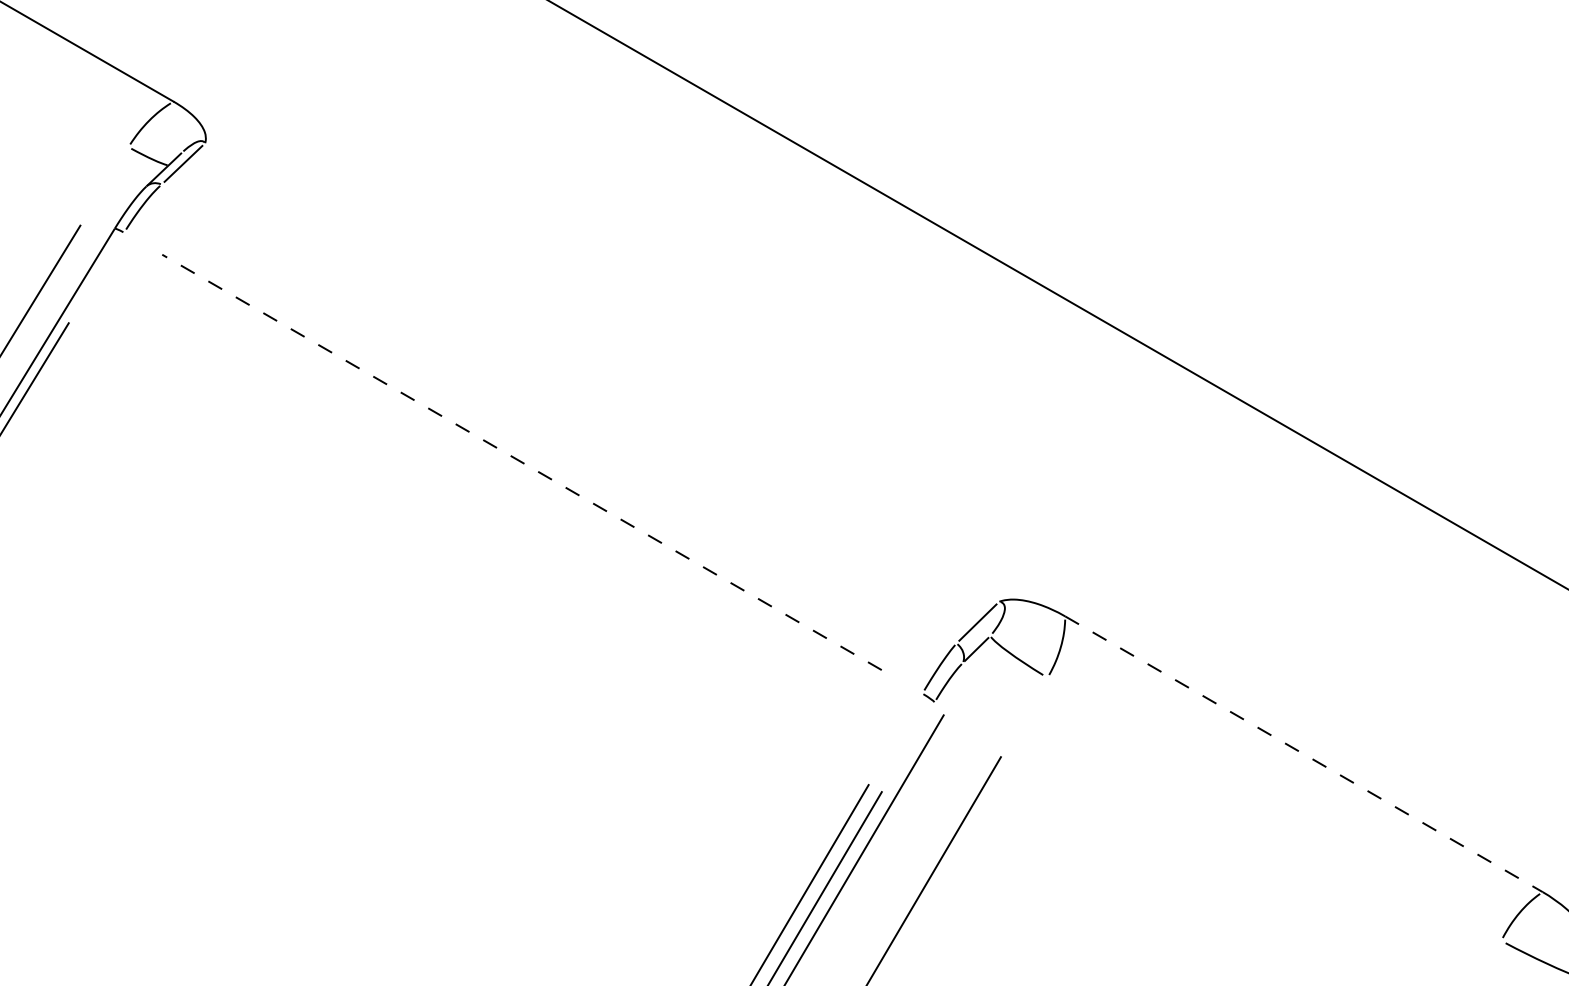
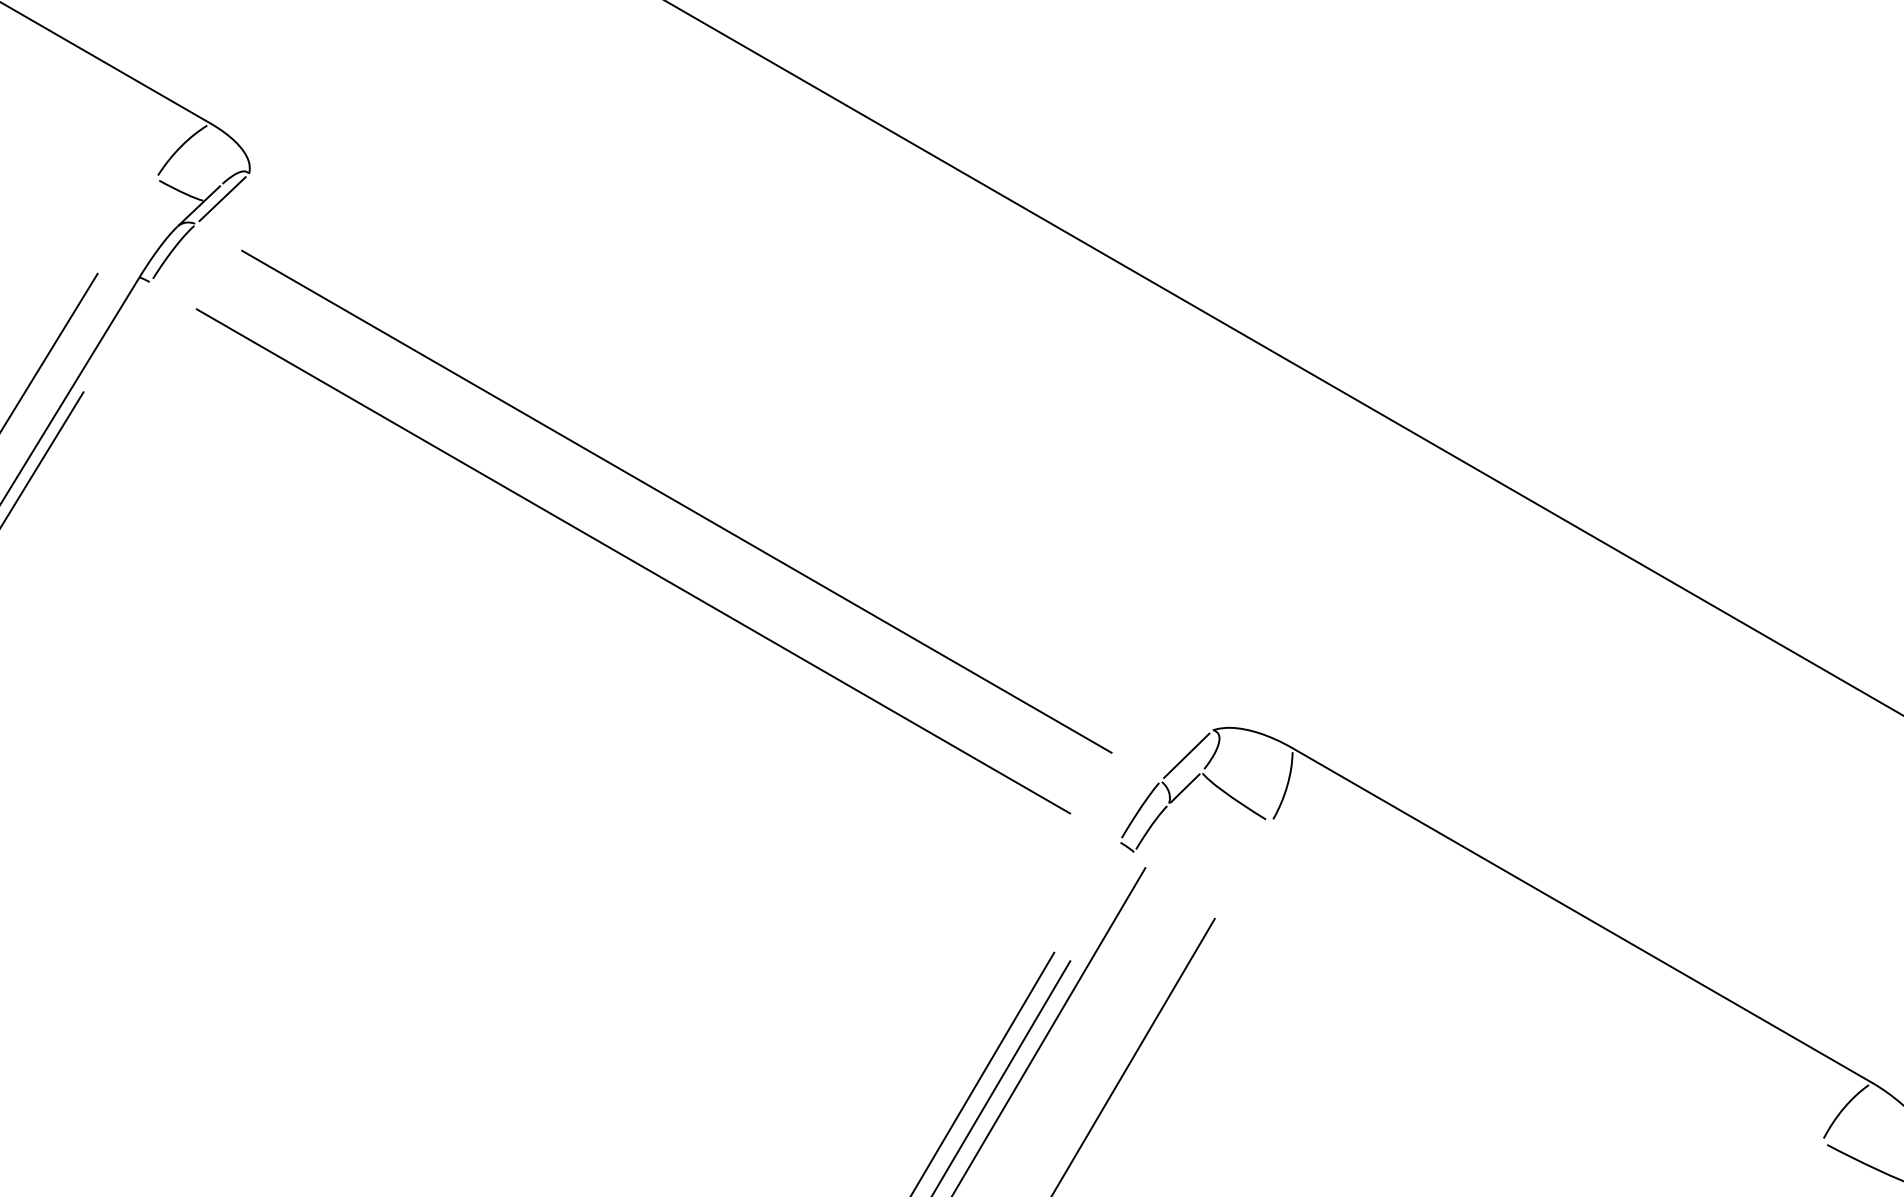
line: (557, 413) -> (676, 501), added
line: (522, 462) -> (633, 561), dashed -> solid
line: (1304, 754) -> (1582, 915), dashed -> solid

